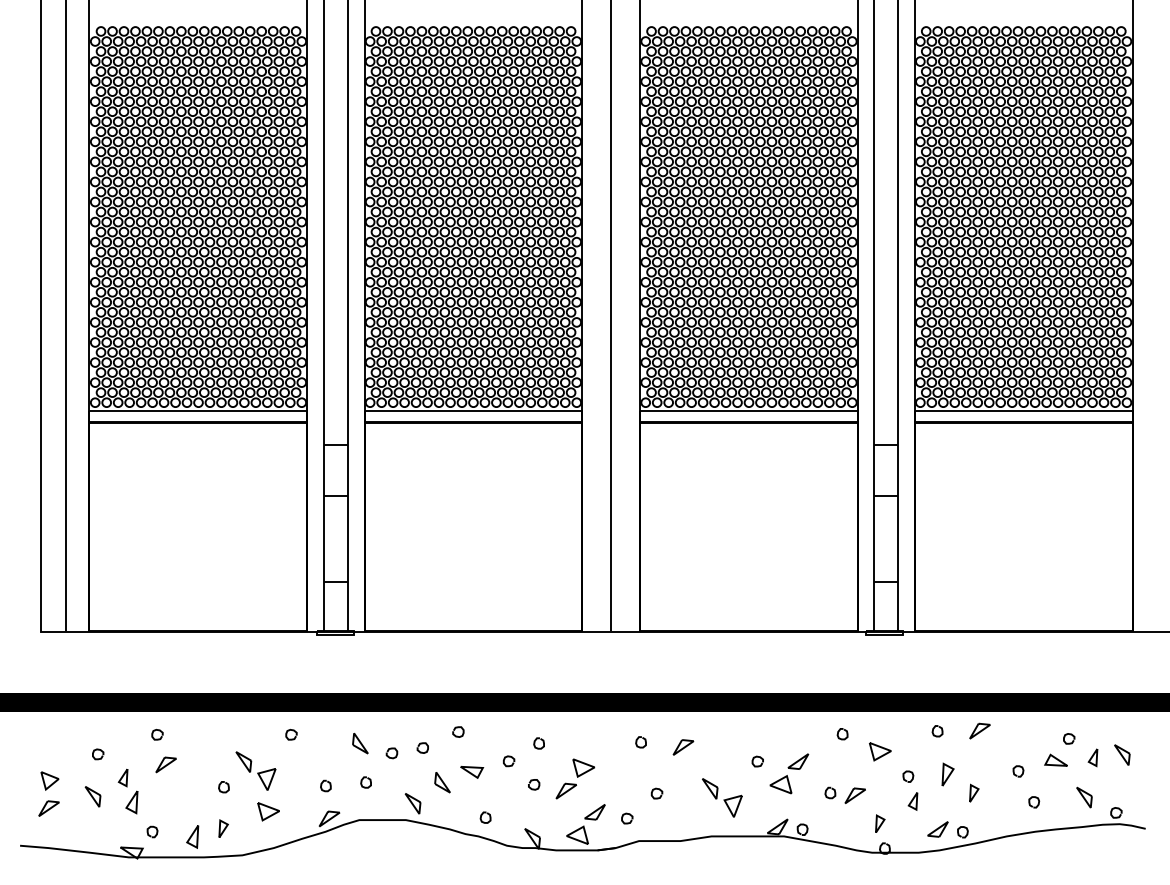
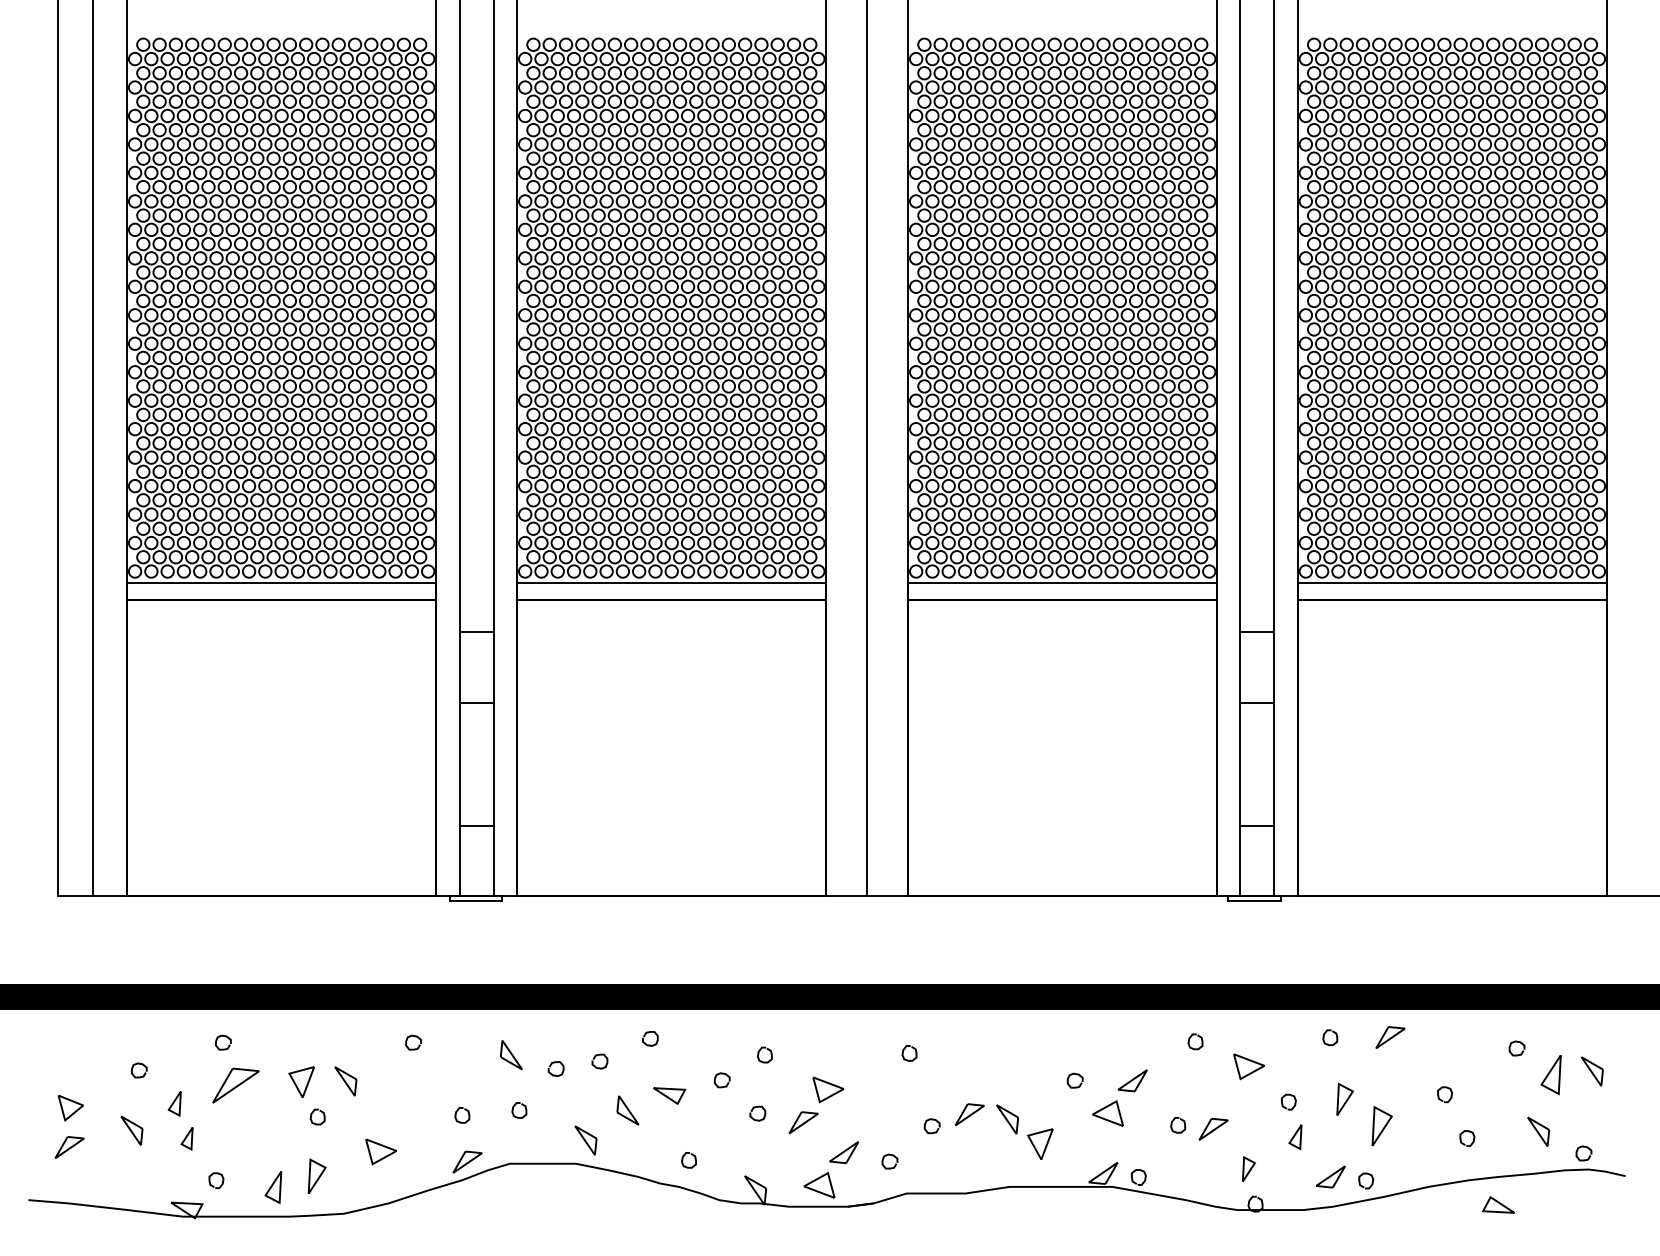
part: (683, 747) -> (969, 1114), moved
part: (1092, 757) -> (1550, 1075), size x1.6
part: (1056, 760) -> (1498, 1204), moved
part: (165, 764) -> (235, 1085), size x1.6
part: (266, 779) -> (301, 1081), moved
part: (974, 793) -> (1382, 1125), size x1.6
part: (131, 802) -> (186, 1138), size x0.7
part: (223, 828) -> (317, 1175), size x1.4

